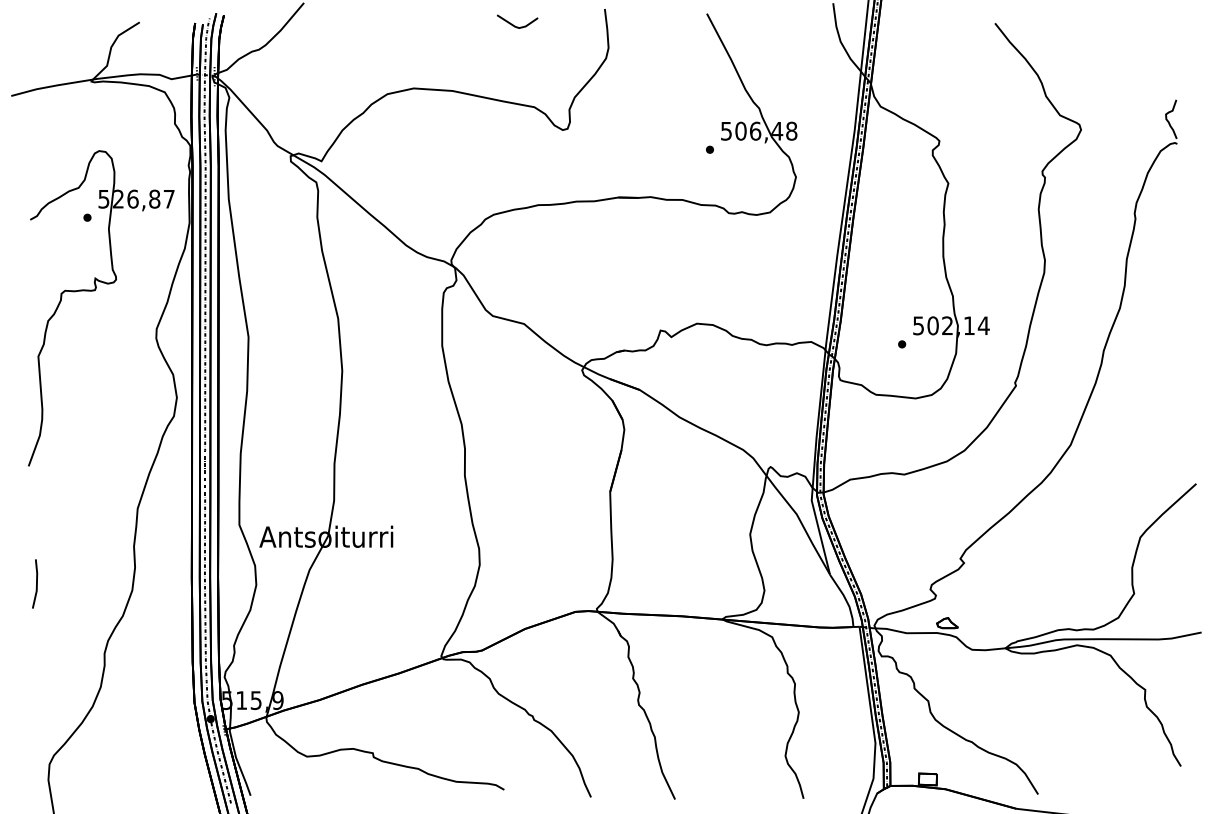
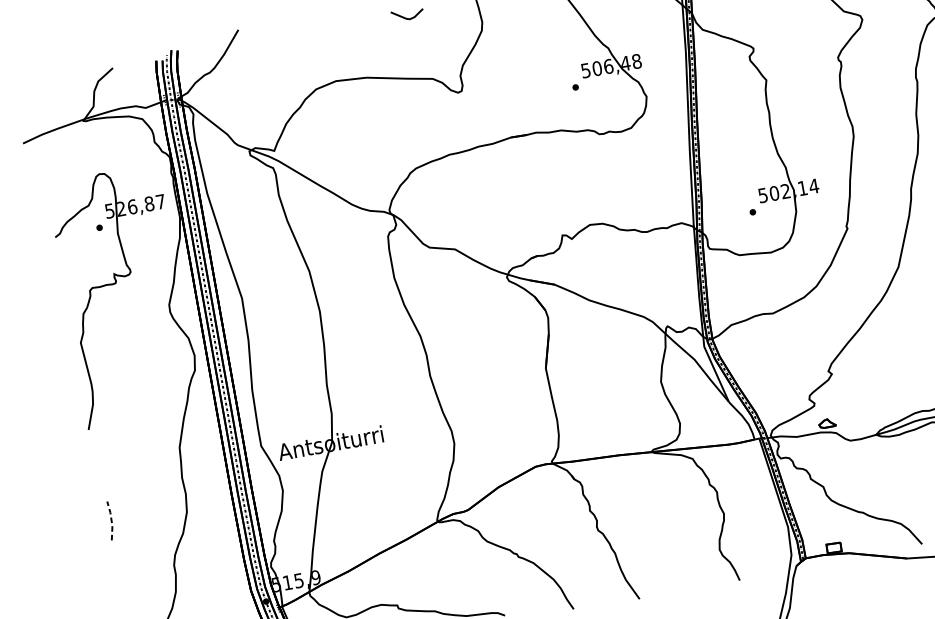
line: (36, 584) -> (111, 521), solid -> dashed

